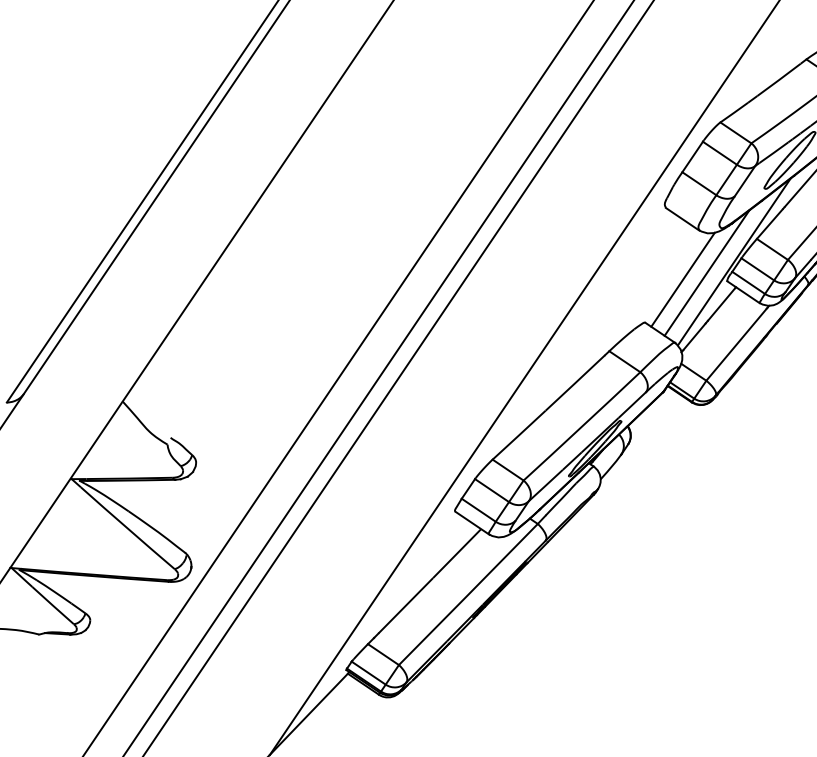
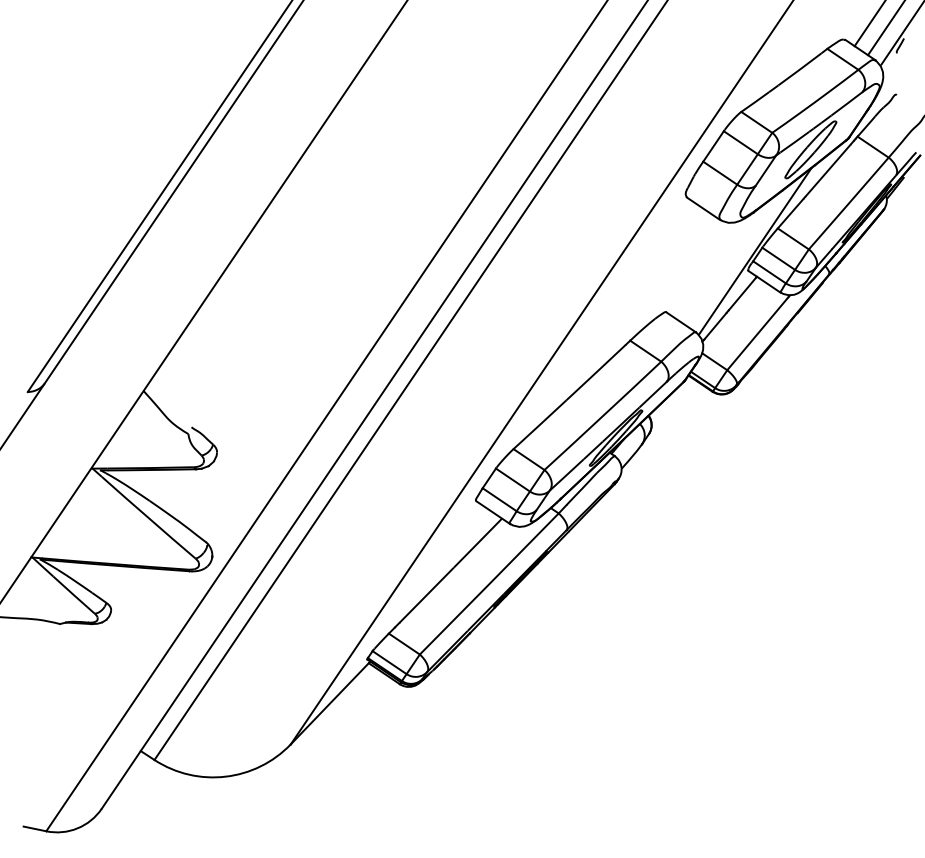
line: (706, 273) -> (727, 262), removed
line: (682, 280) -> (703, 269), removed

